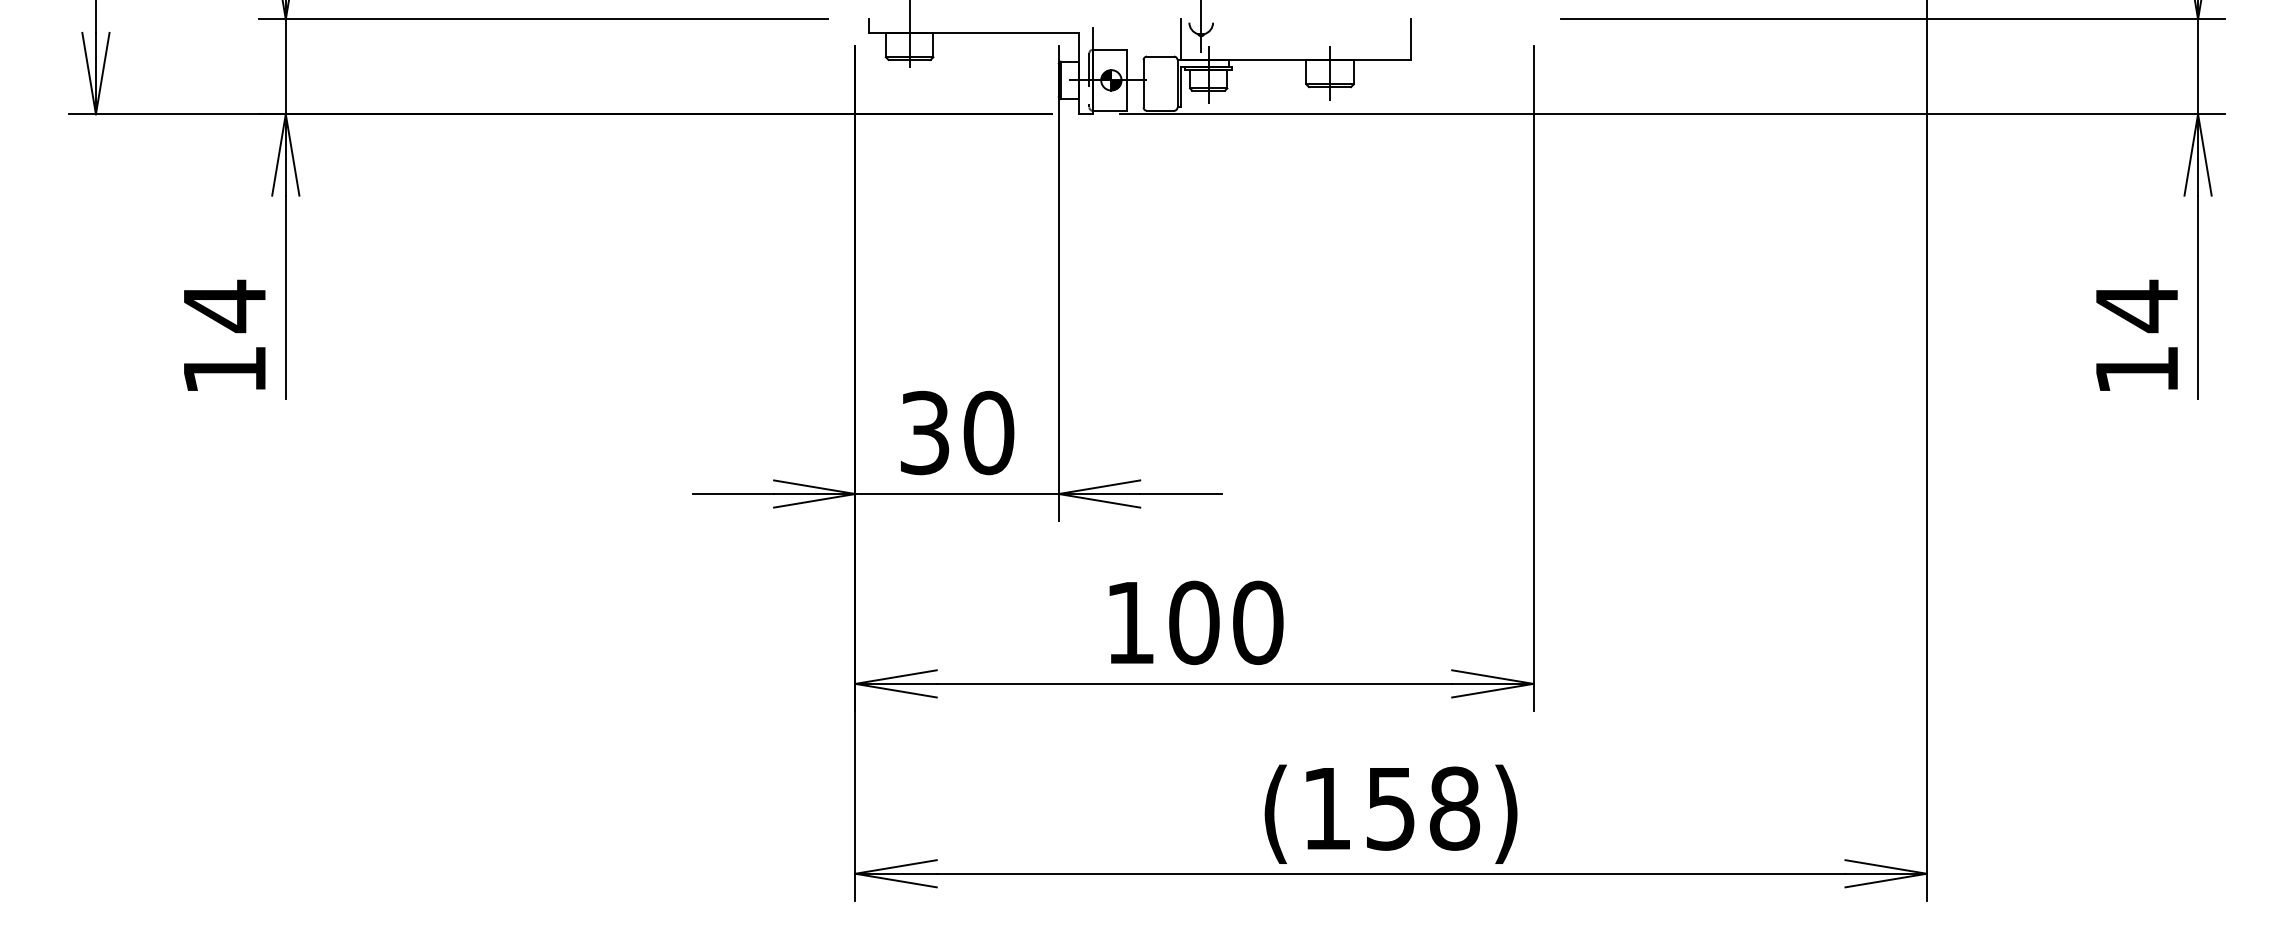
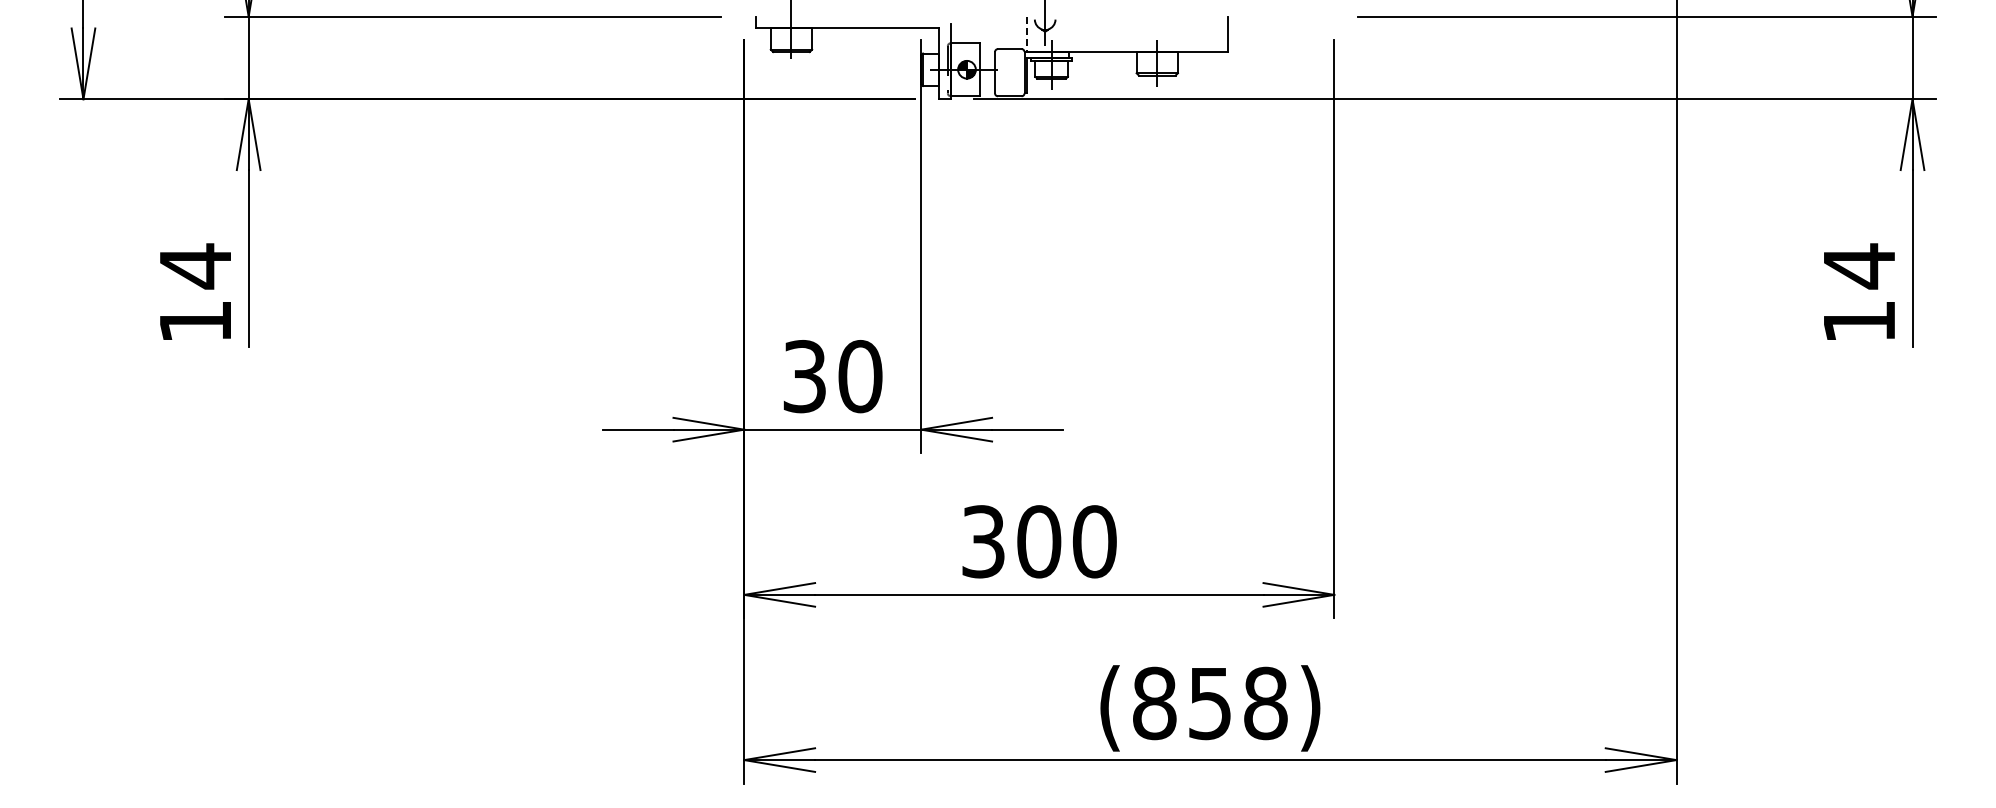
line: (1180, 39) -> (1027, 34), solid -> dashed
text: (1130, 622) -> (983, 541), 100 -> 300
text: (1326, 808) -> (1154, 703), (158) -> (858)

